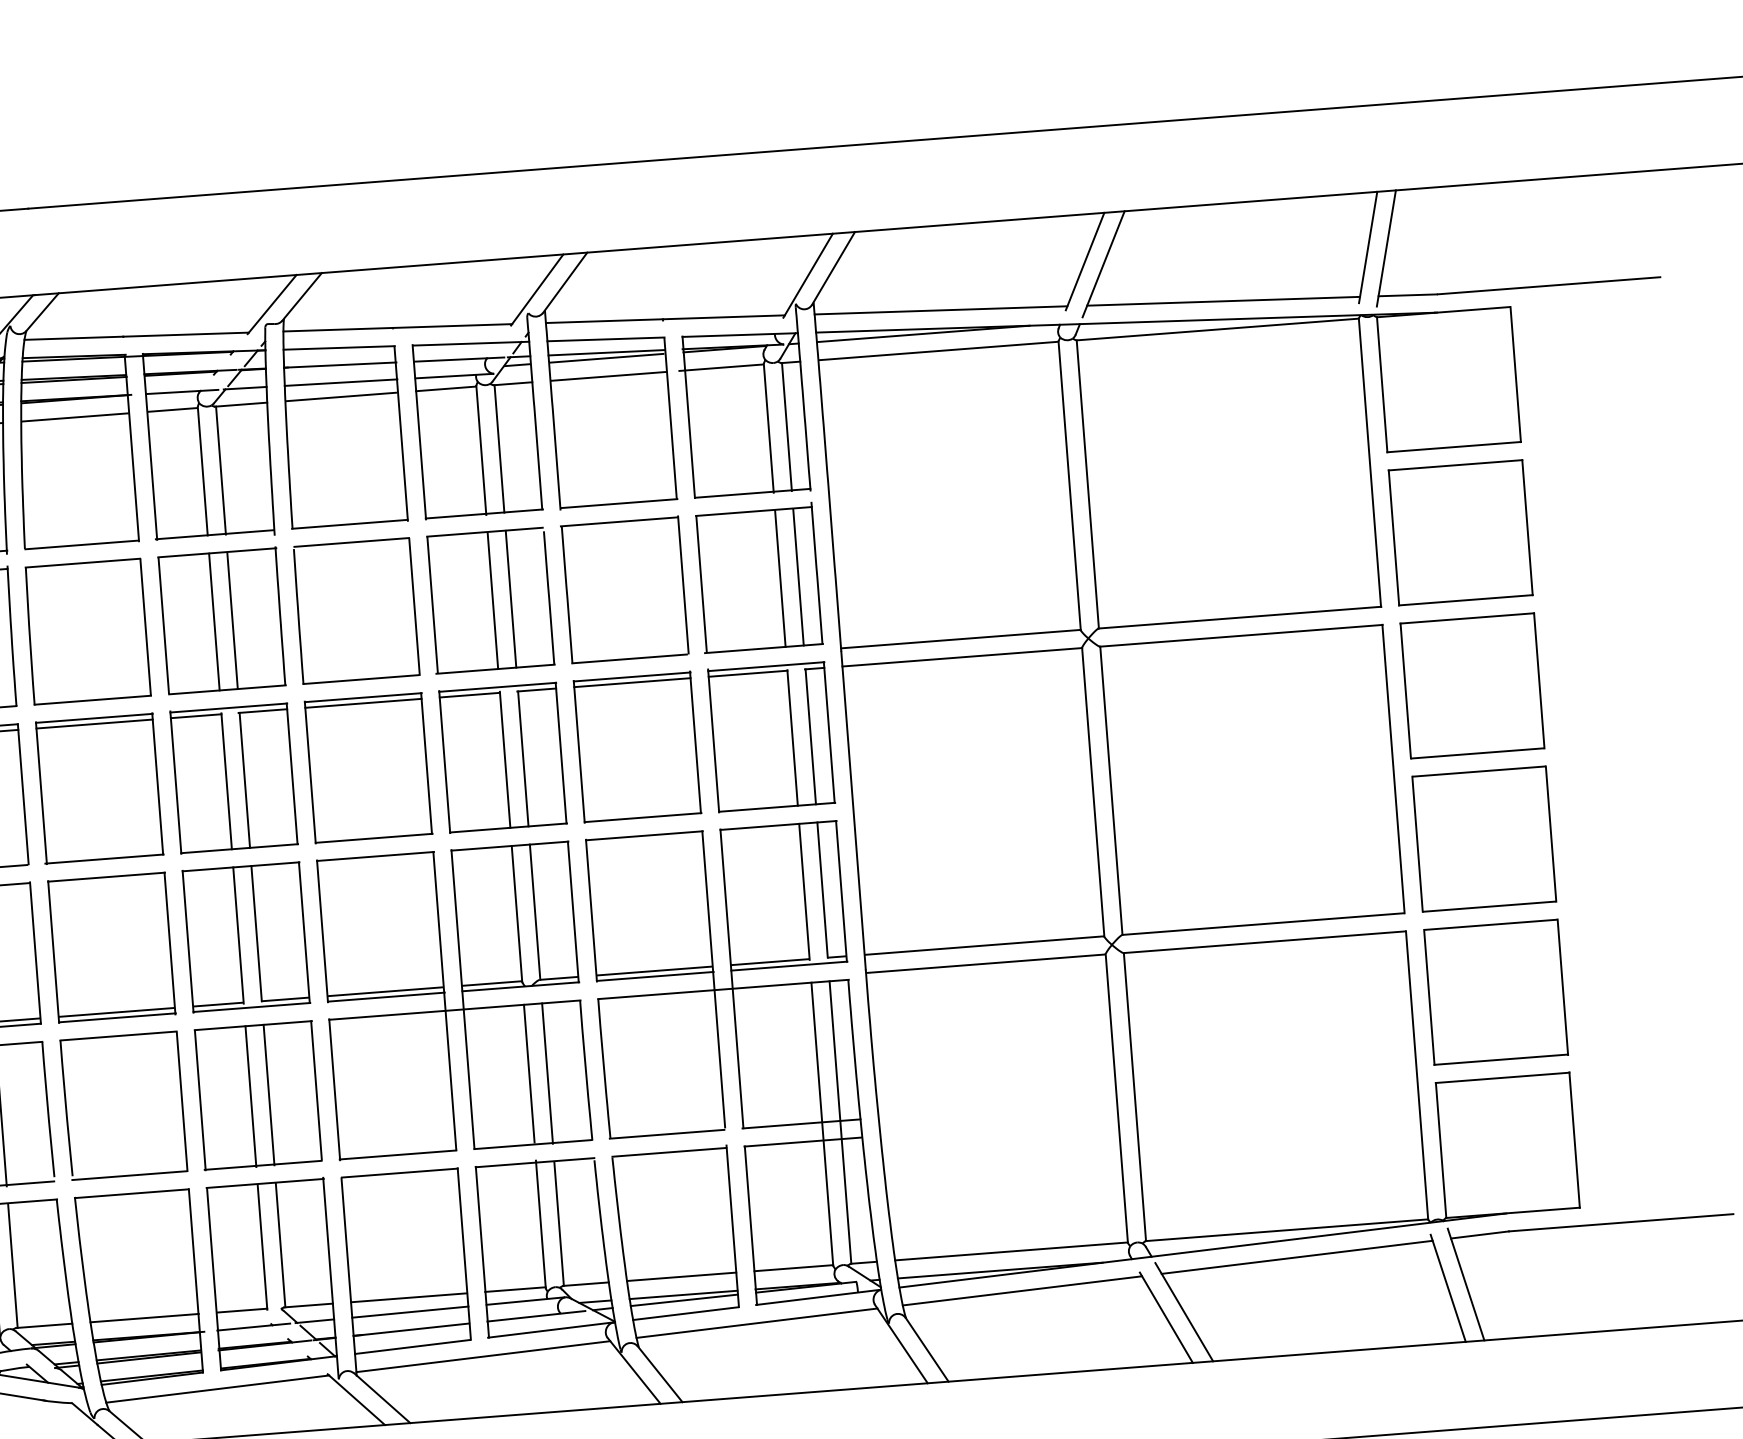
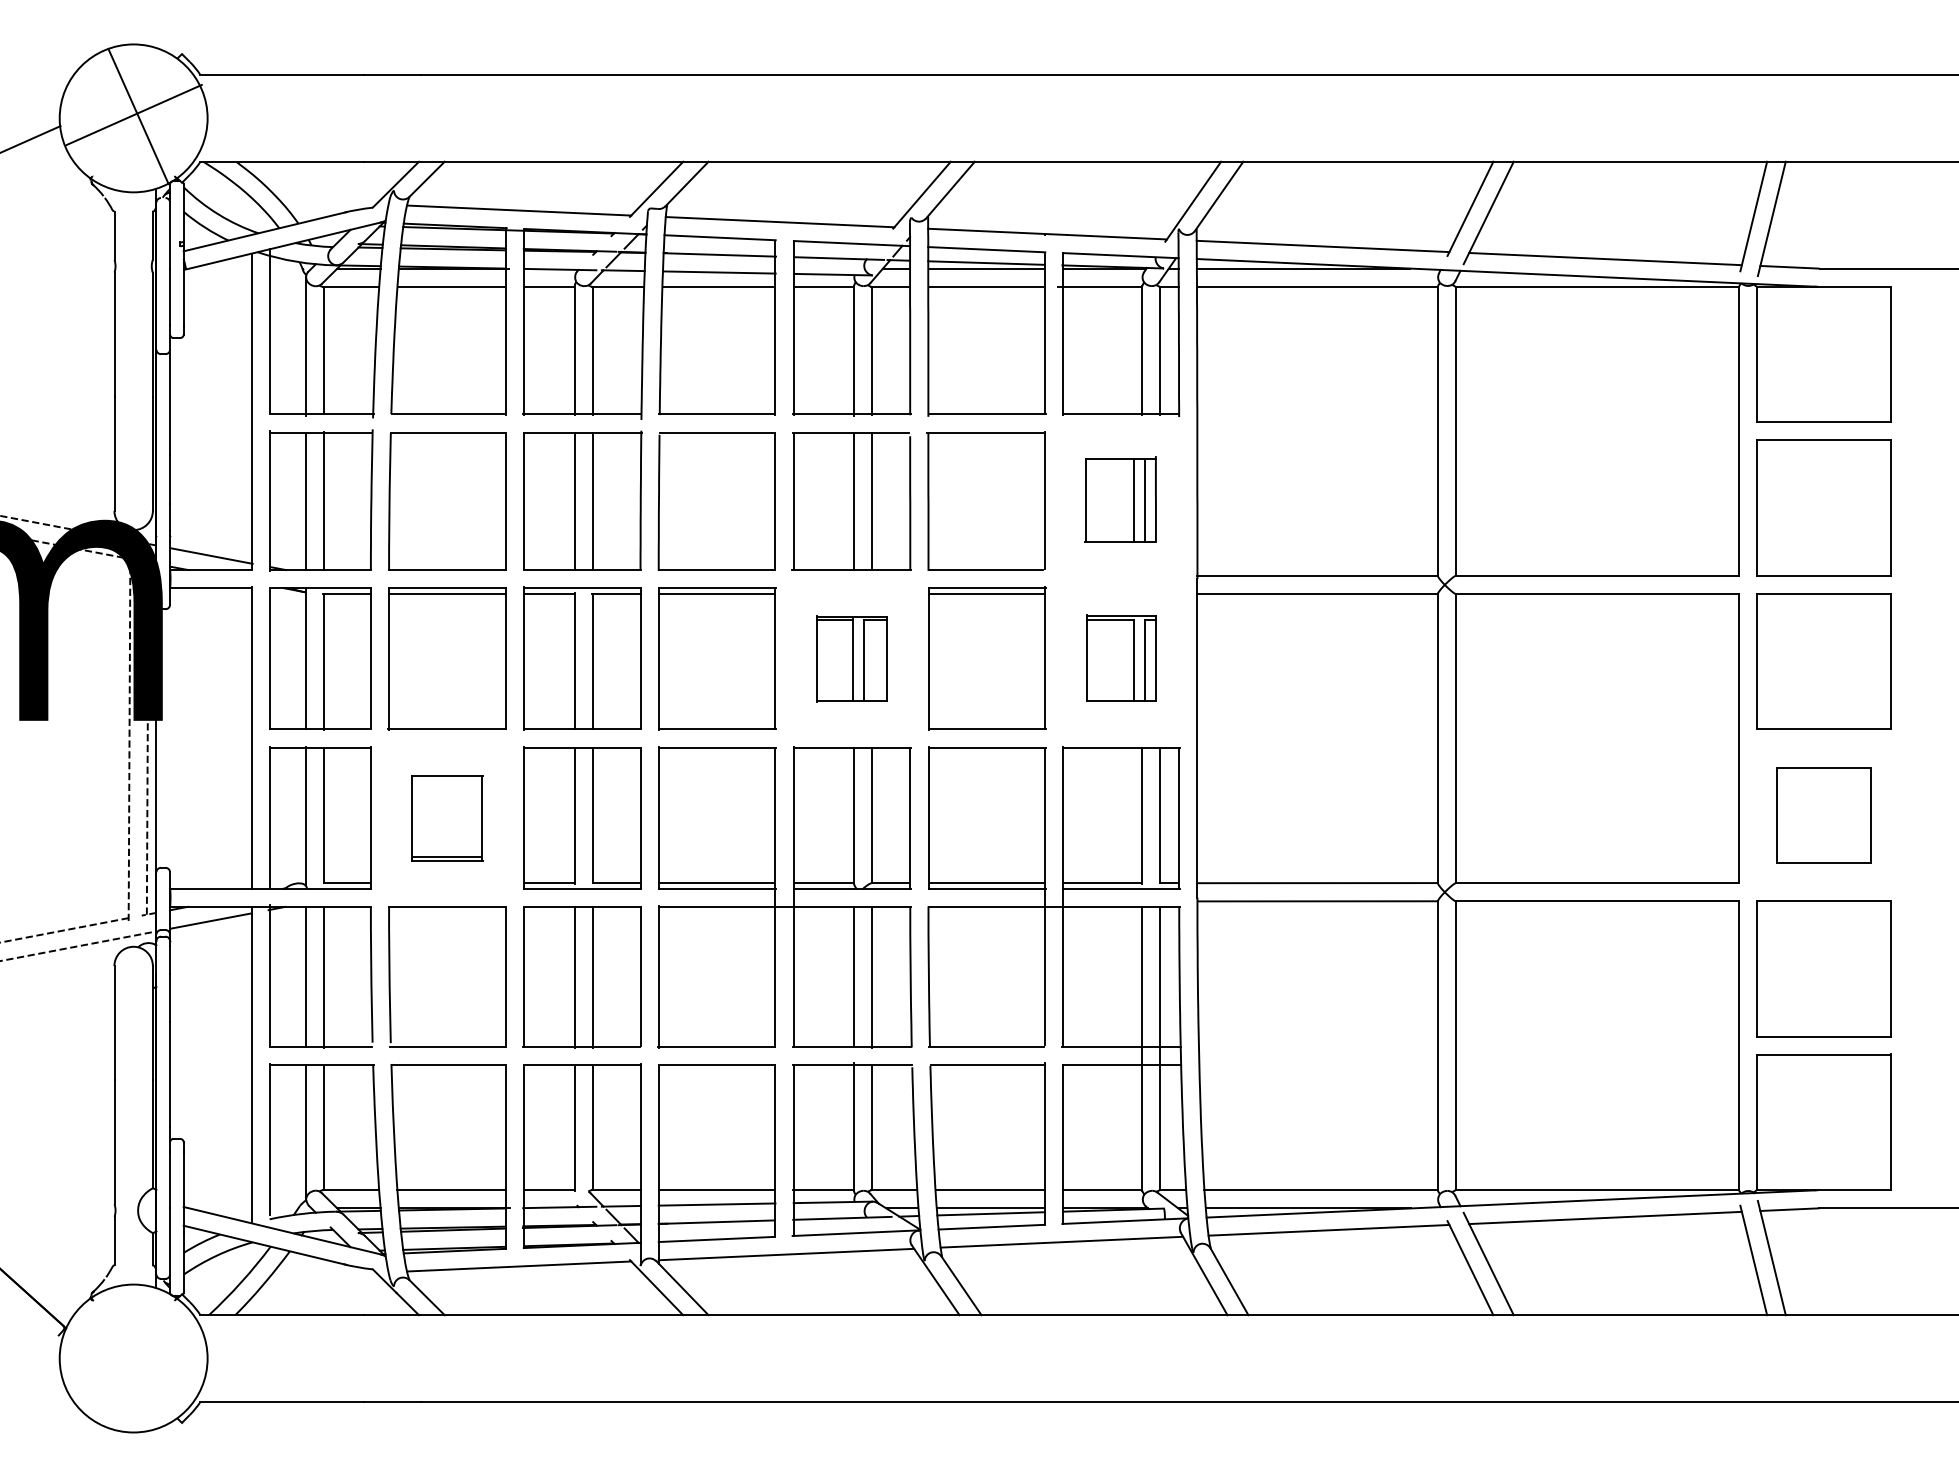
part: (758, 577) -> (1120, 498), size x0.6
part: (771, 736) -> (1121, 658), size x0.6
part: (503, 757) -> (852, 658), size x0.6
part: (1483, 839) -> (1823, 815), size x0.7
part: (111, 947) -> (447, 818), size x0.6

